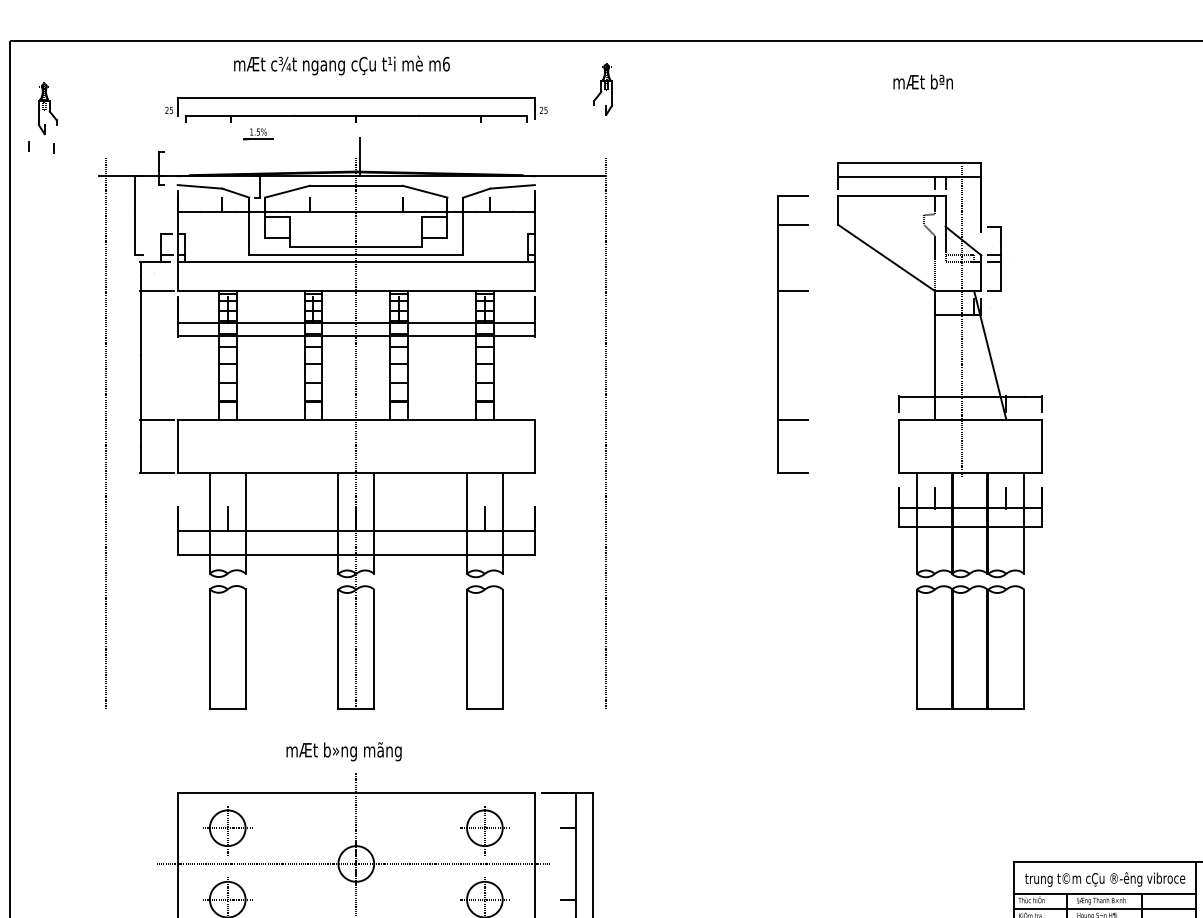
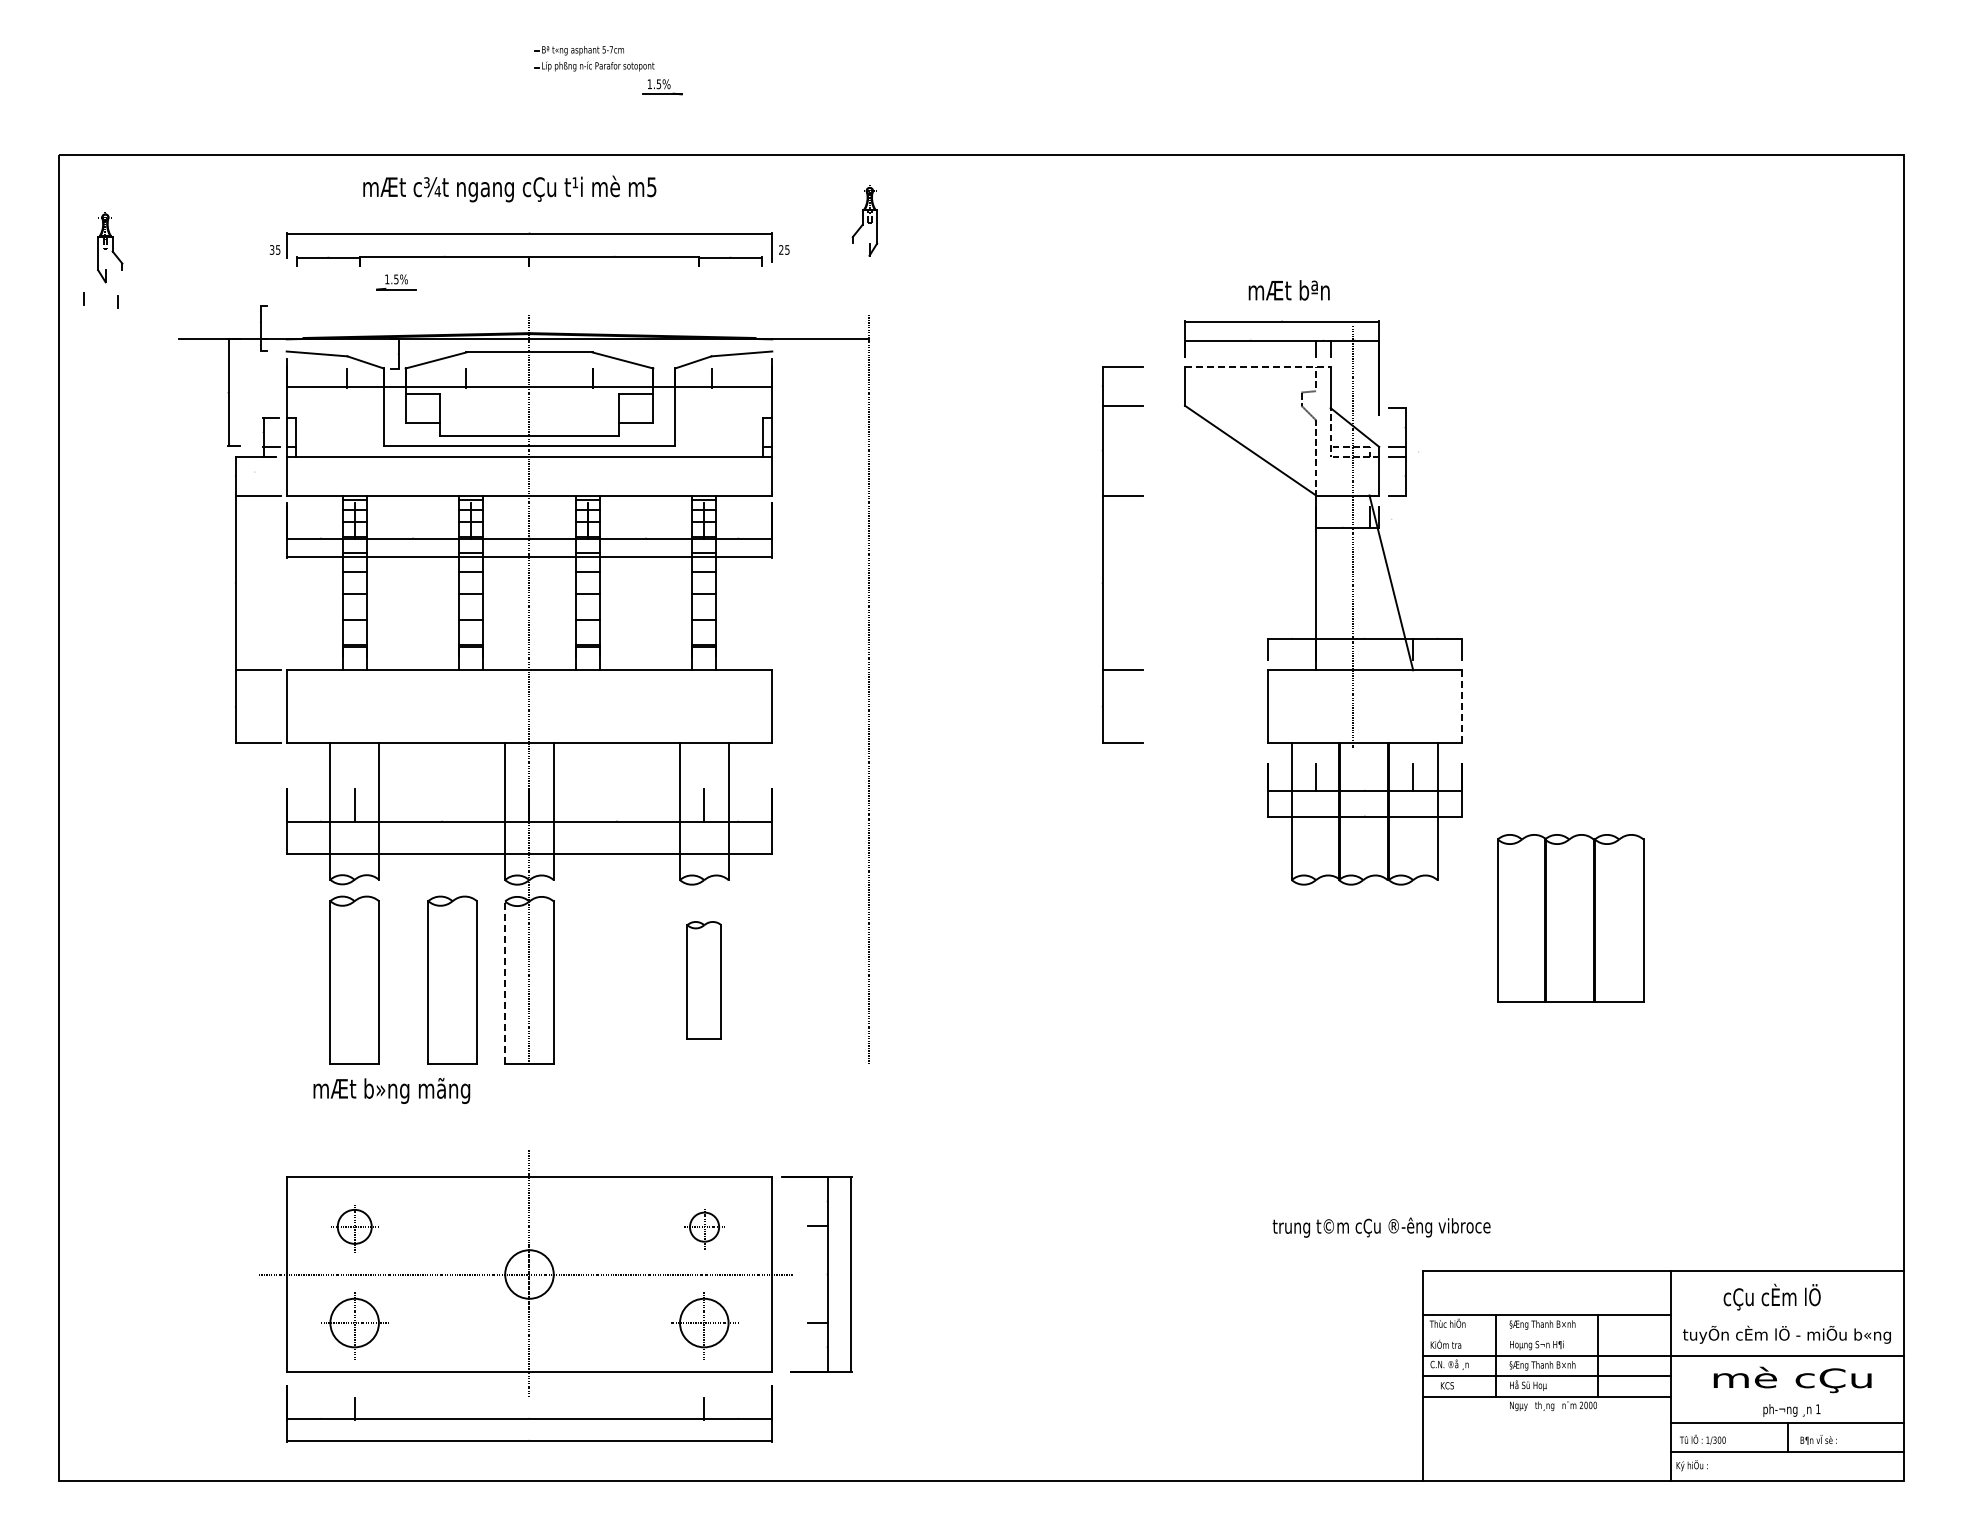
text: (446, 64) -> (651, 187), m6 -> m5
text: (922, 82) -> (1288, 290), moved
text: (166, 110) -> (271, 249), 25 -> 35
line: (360, 155) -> (534, 311), removed
line: (891, 196) -> (1257, 366), solid -> dashed
line: (106, 432) -> (189, 688), removed
line: (1041, 446) -> (1461, 707), solid -> dashed
part: (299, 646) -> (452, 979), added
part: (485, 647) -> (704, 980), size x0.7
part: (970, 647) -> (1570, 918), moved
line: (338, 649) -> (505, 982), solid -> dashed
text: (343, 751) -> (391, 1090), moved
part: (227, 830) -> (354, 1228), size x0.7
part: (485, 830) -> (704, 1228), size x0.6
text: (1105, 879) -> (1381, 1227), moved
line: (1105, 908) -> (1547, 1335), removed

